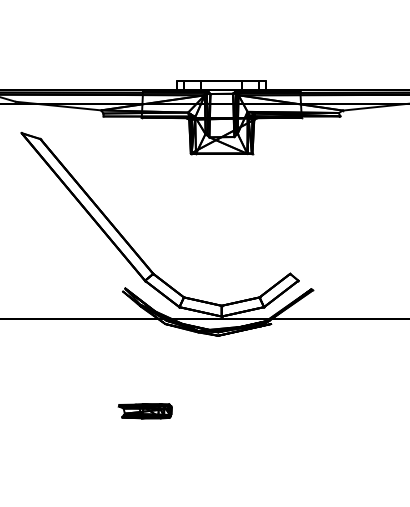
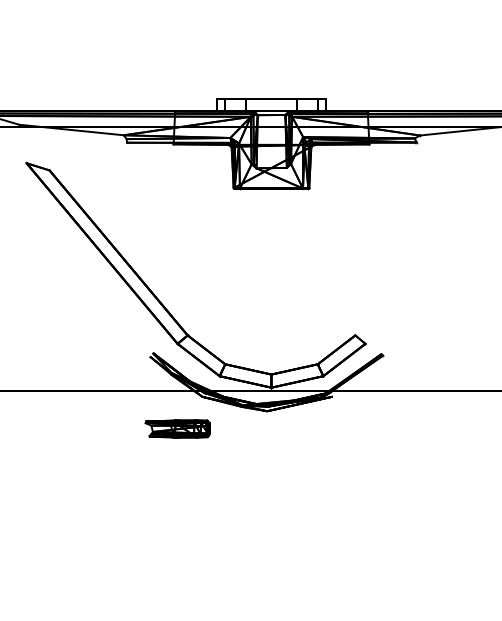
part: (144, 411) -> (176, 429), moved

